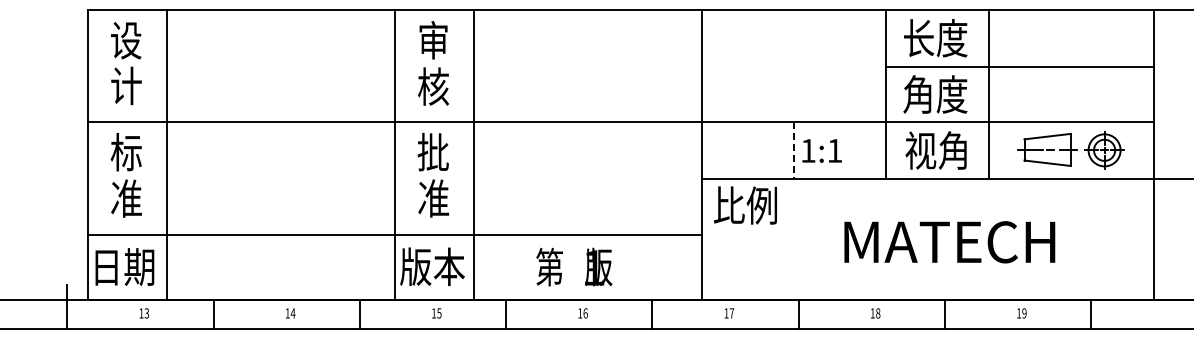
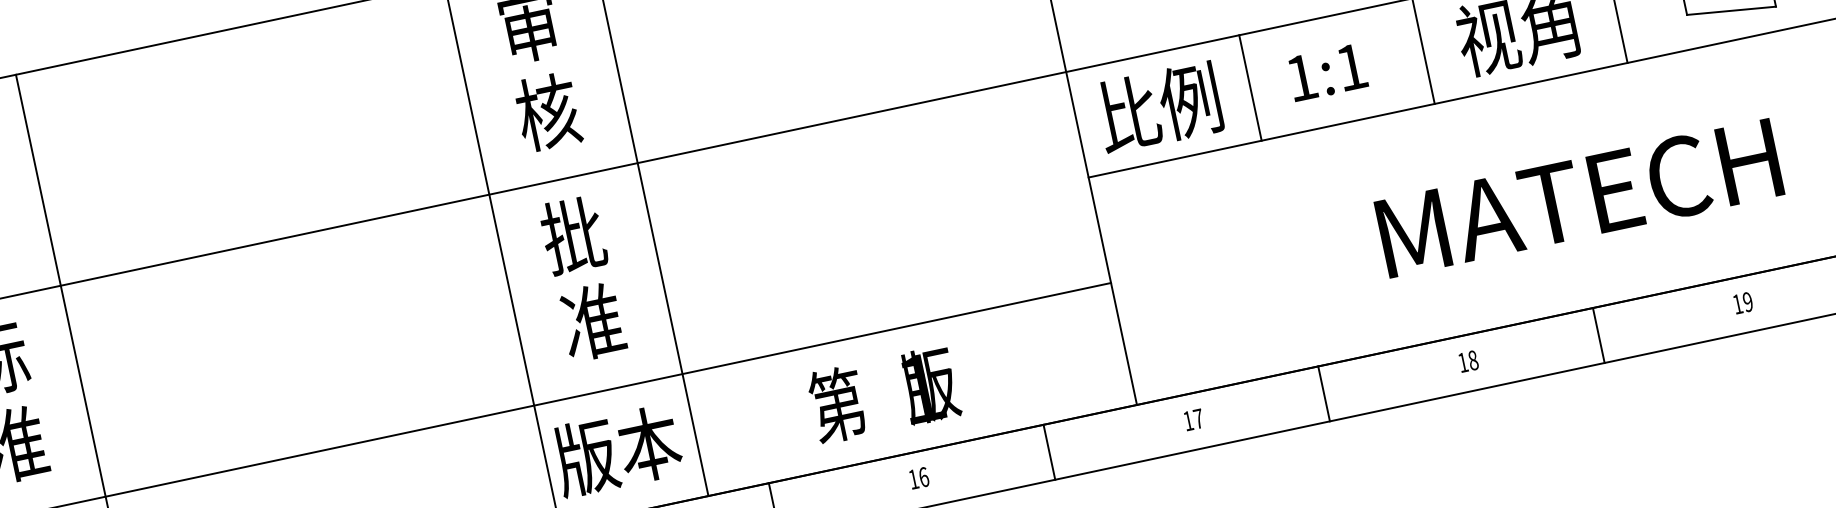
line: (794, 150) -> (1251, 87), dashed -> solid
text: (821, 150) -> (1326, 71), moved
text: (745, 205) -> (1159, 107), moved

